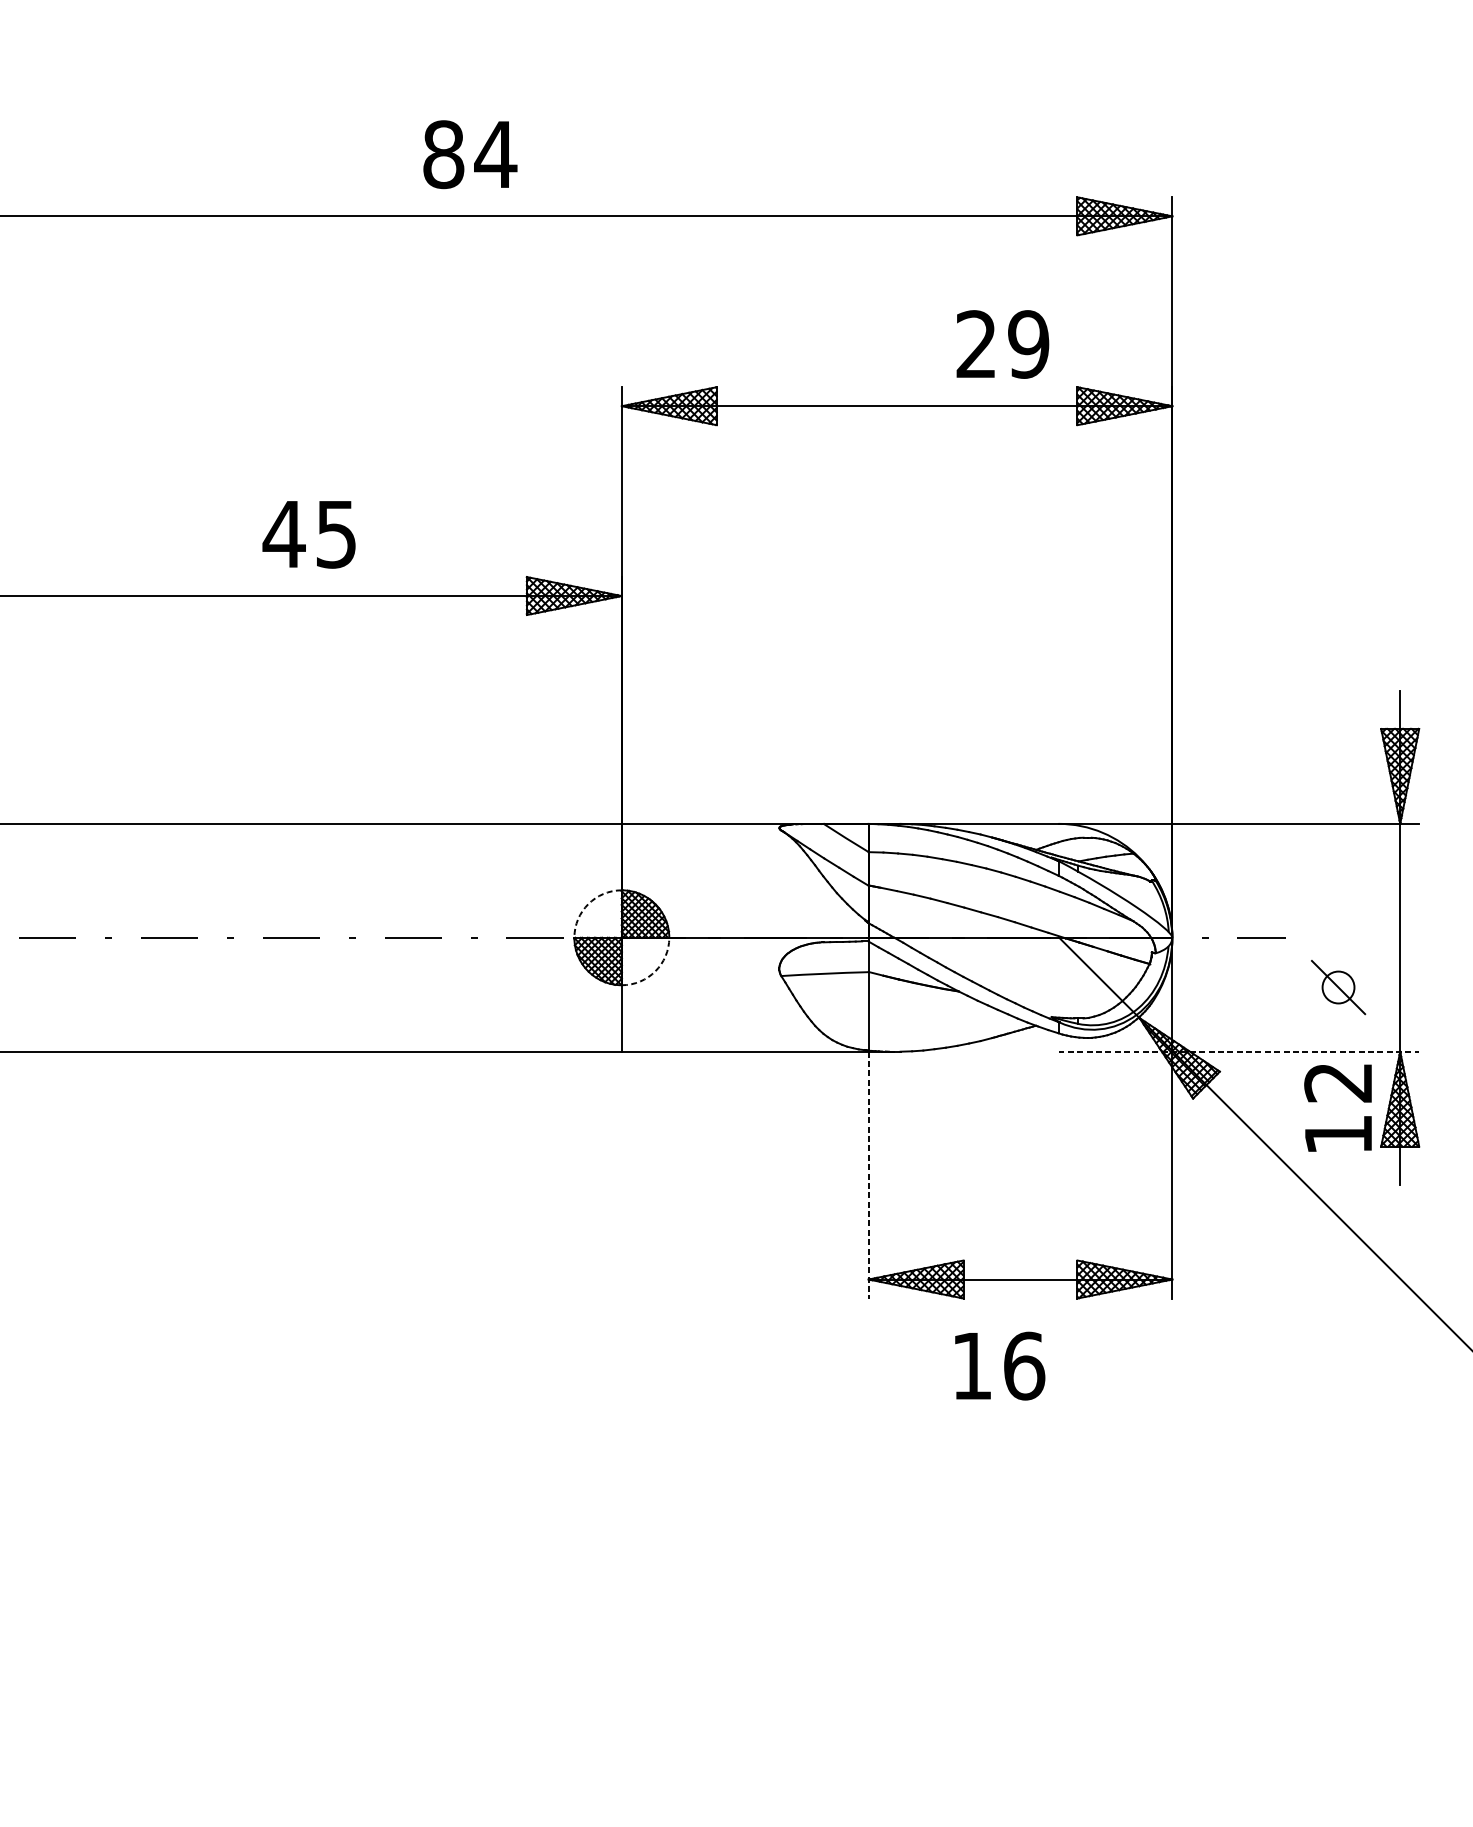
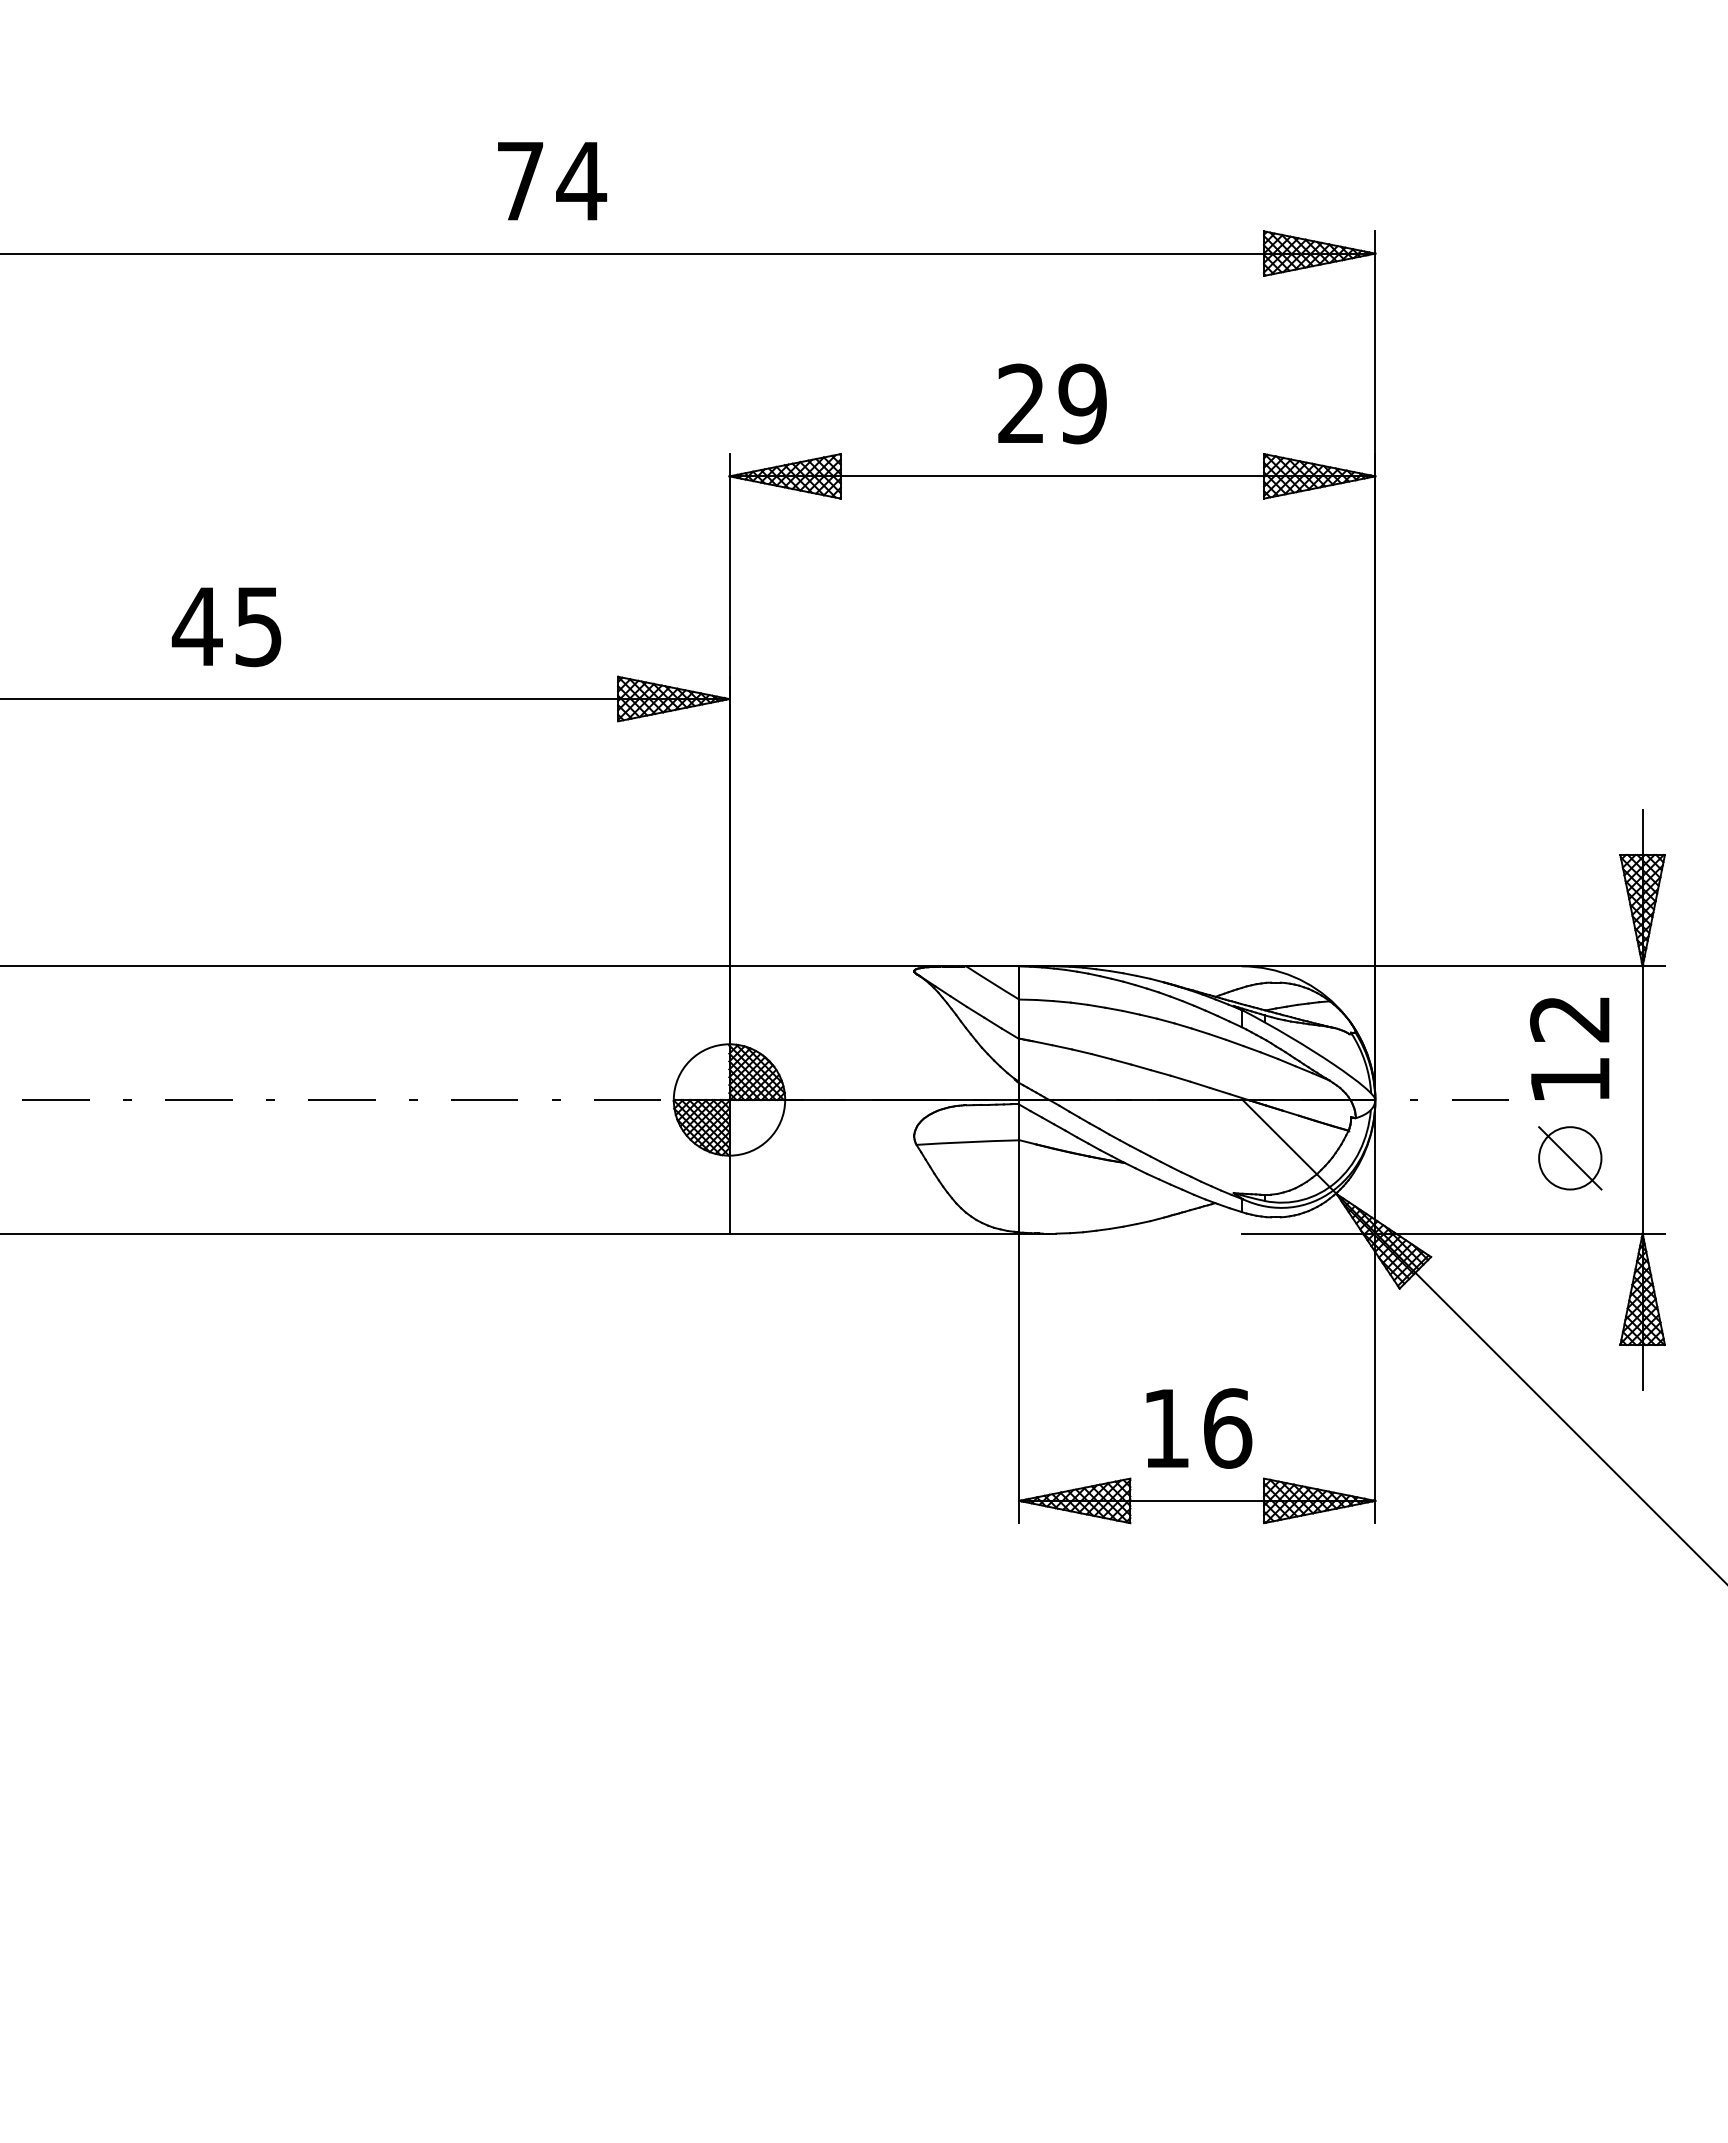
text: (443, 154) -> (520, 180), 84 -> 74
text: (1002, 344) -> (1052, 403), moved
text: (309, 535) -> (226, 627), moved
arc: (588, 904) -> (690, 1060), dashed -> solid
arc: (655, 971) -> (768, 1139), dashed -> solid
circle: (1338, 987) -> (1570, 1158), size x1.67
line: (1238, 1051) -> (1453, 1233), dashed -> solid
text: (1337, 1107) -> (1569, 1048), moved
line: (869, 1175) -> (1019, 1378), dashed -> solid
text: (1000, 1366) -> (1199, 1428), moved

